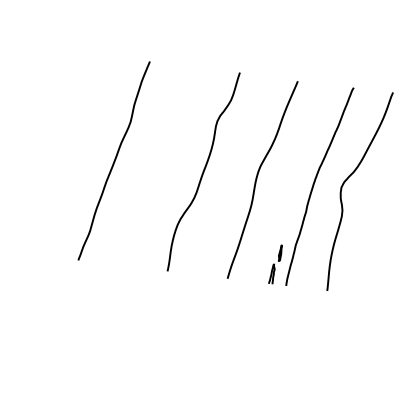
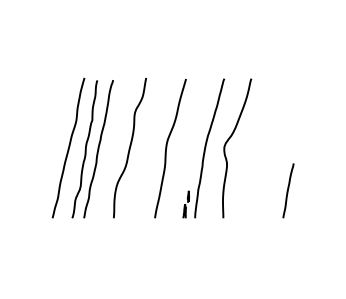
part: (148, 167) -> (92, 149), added

